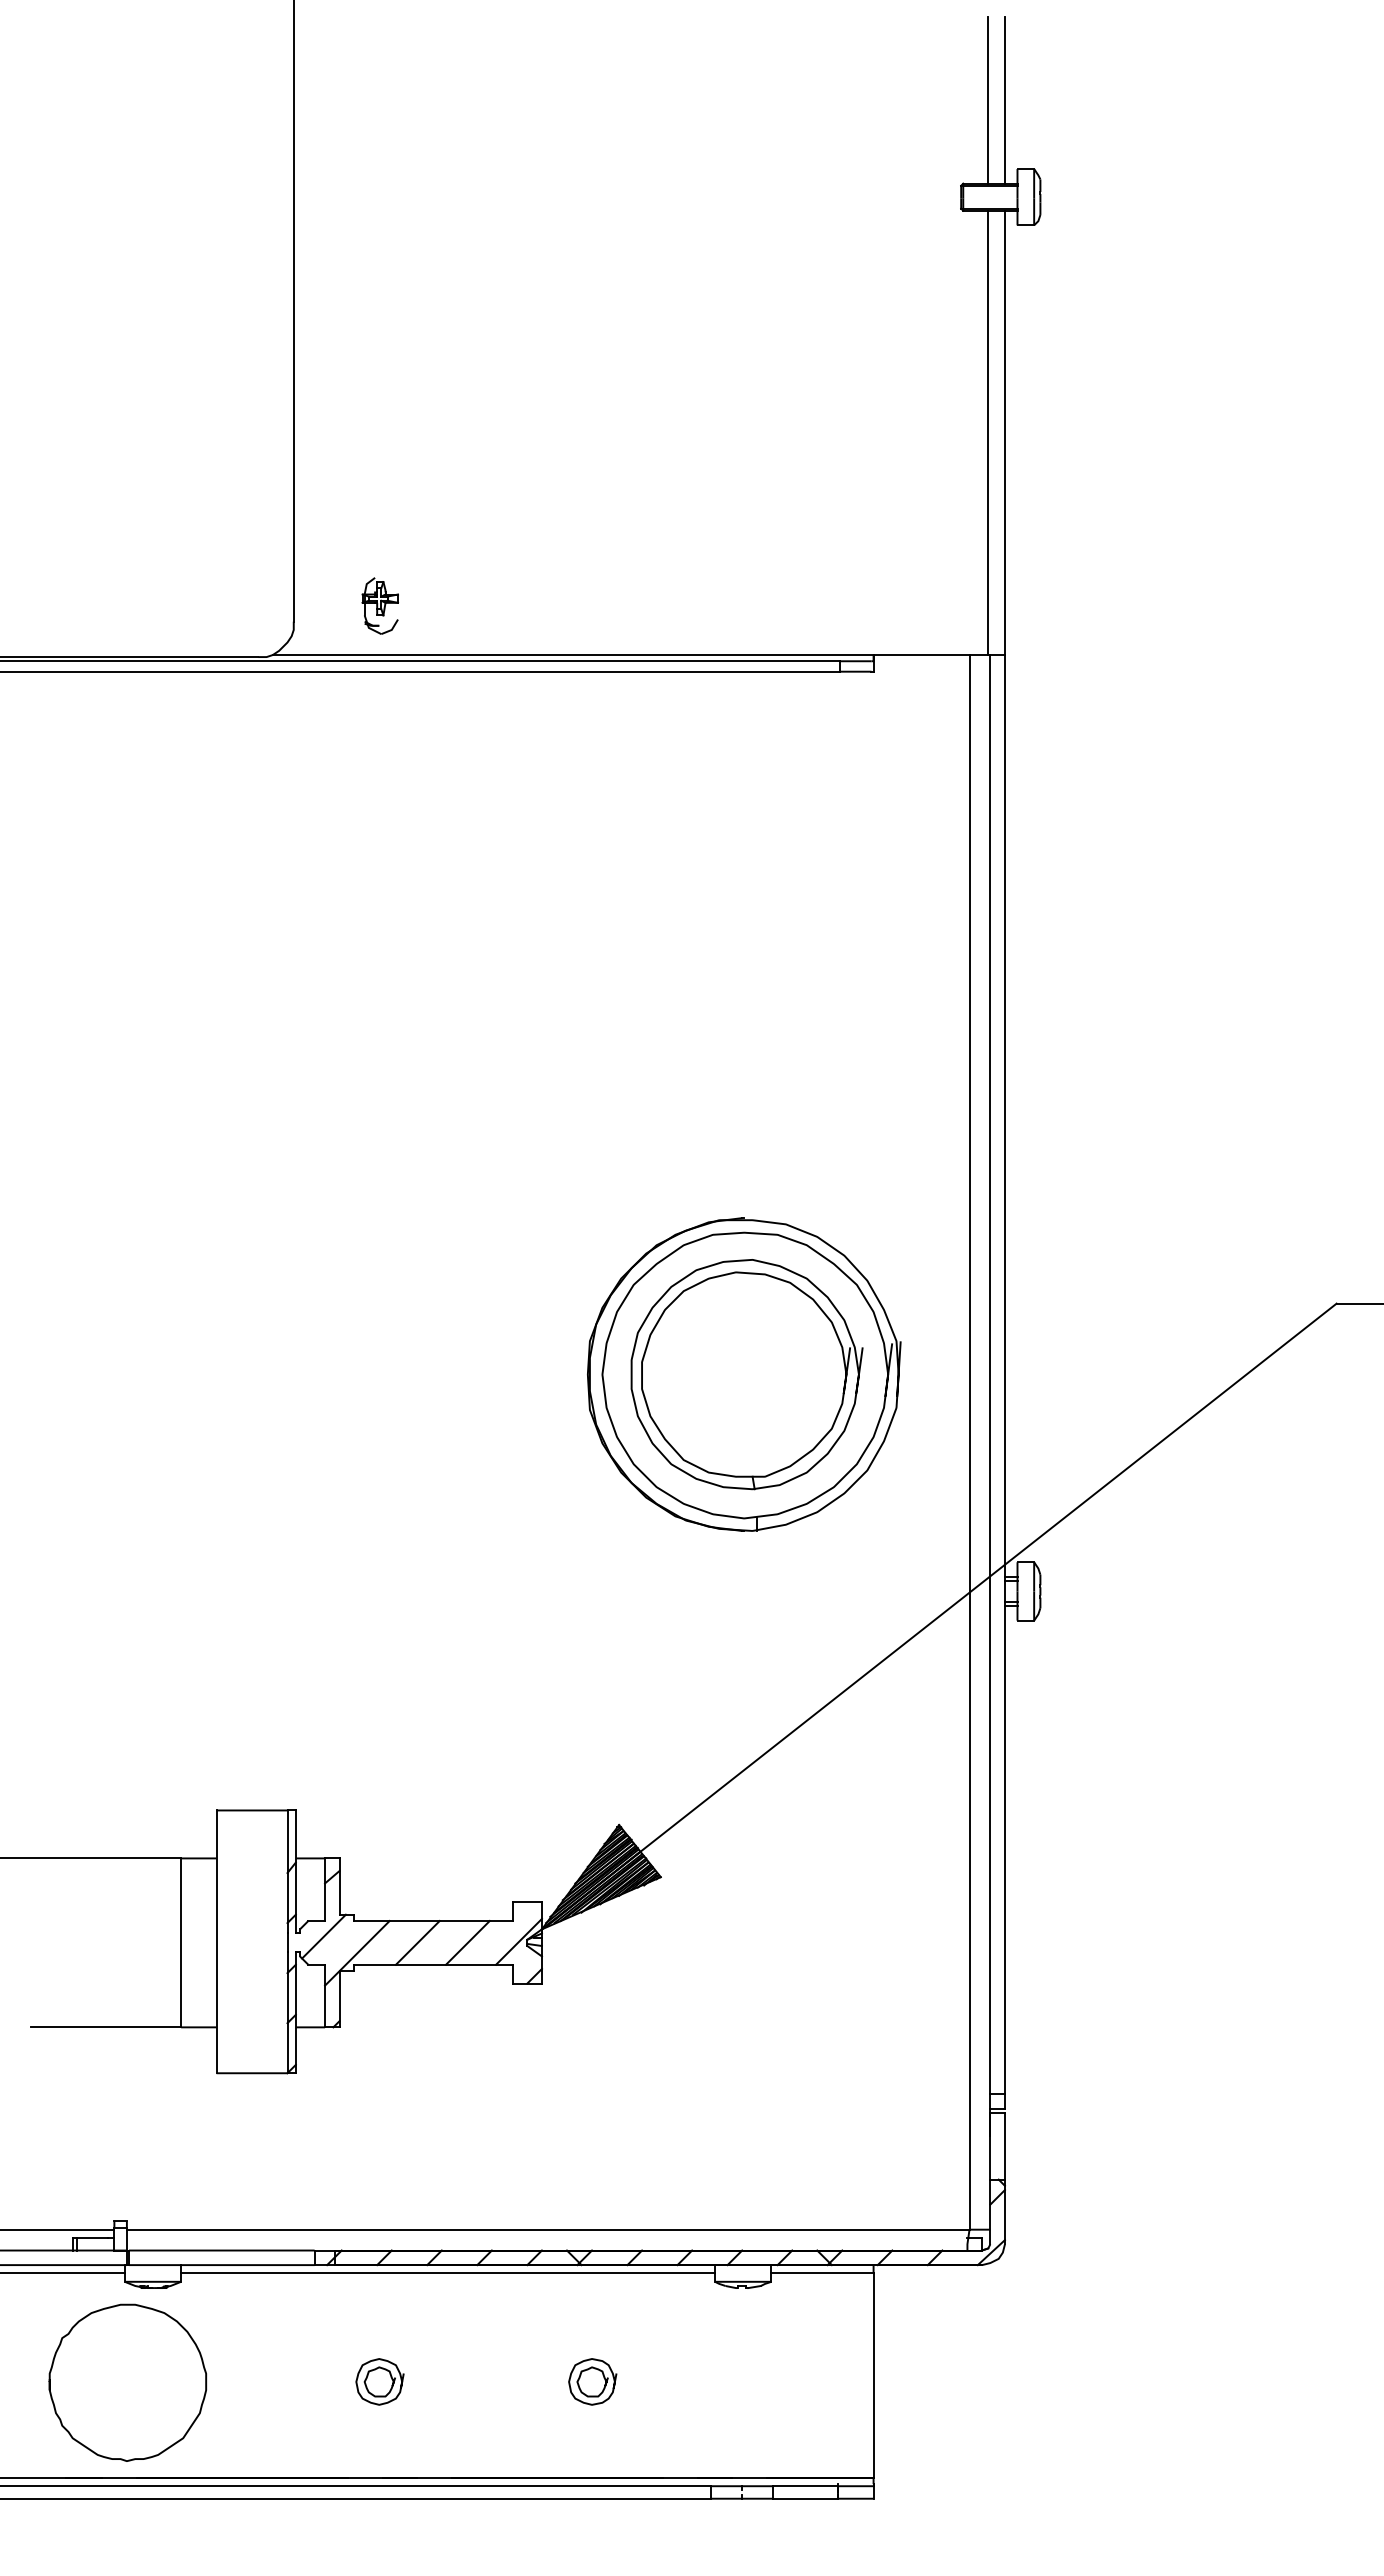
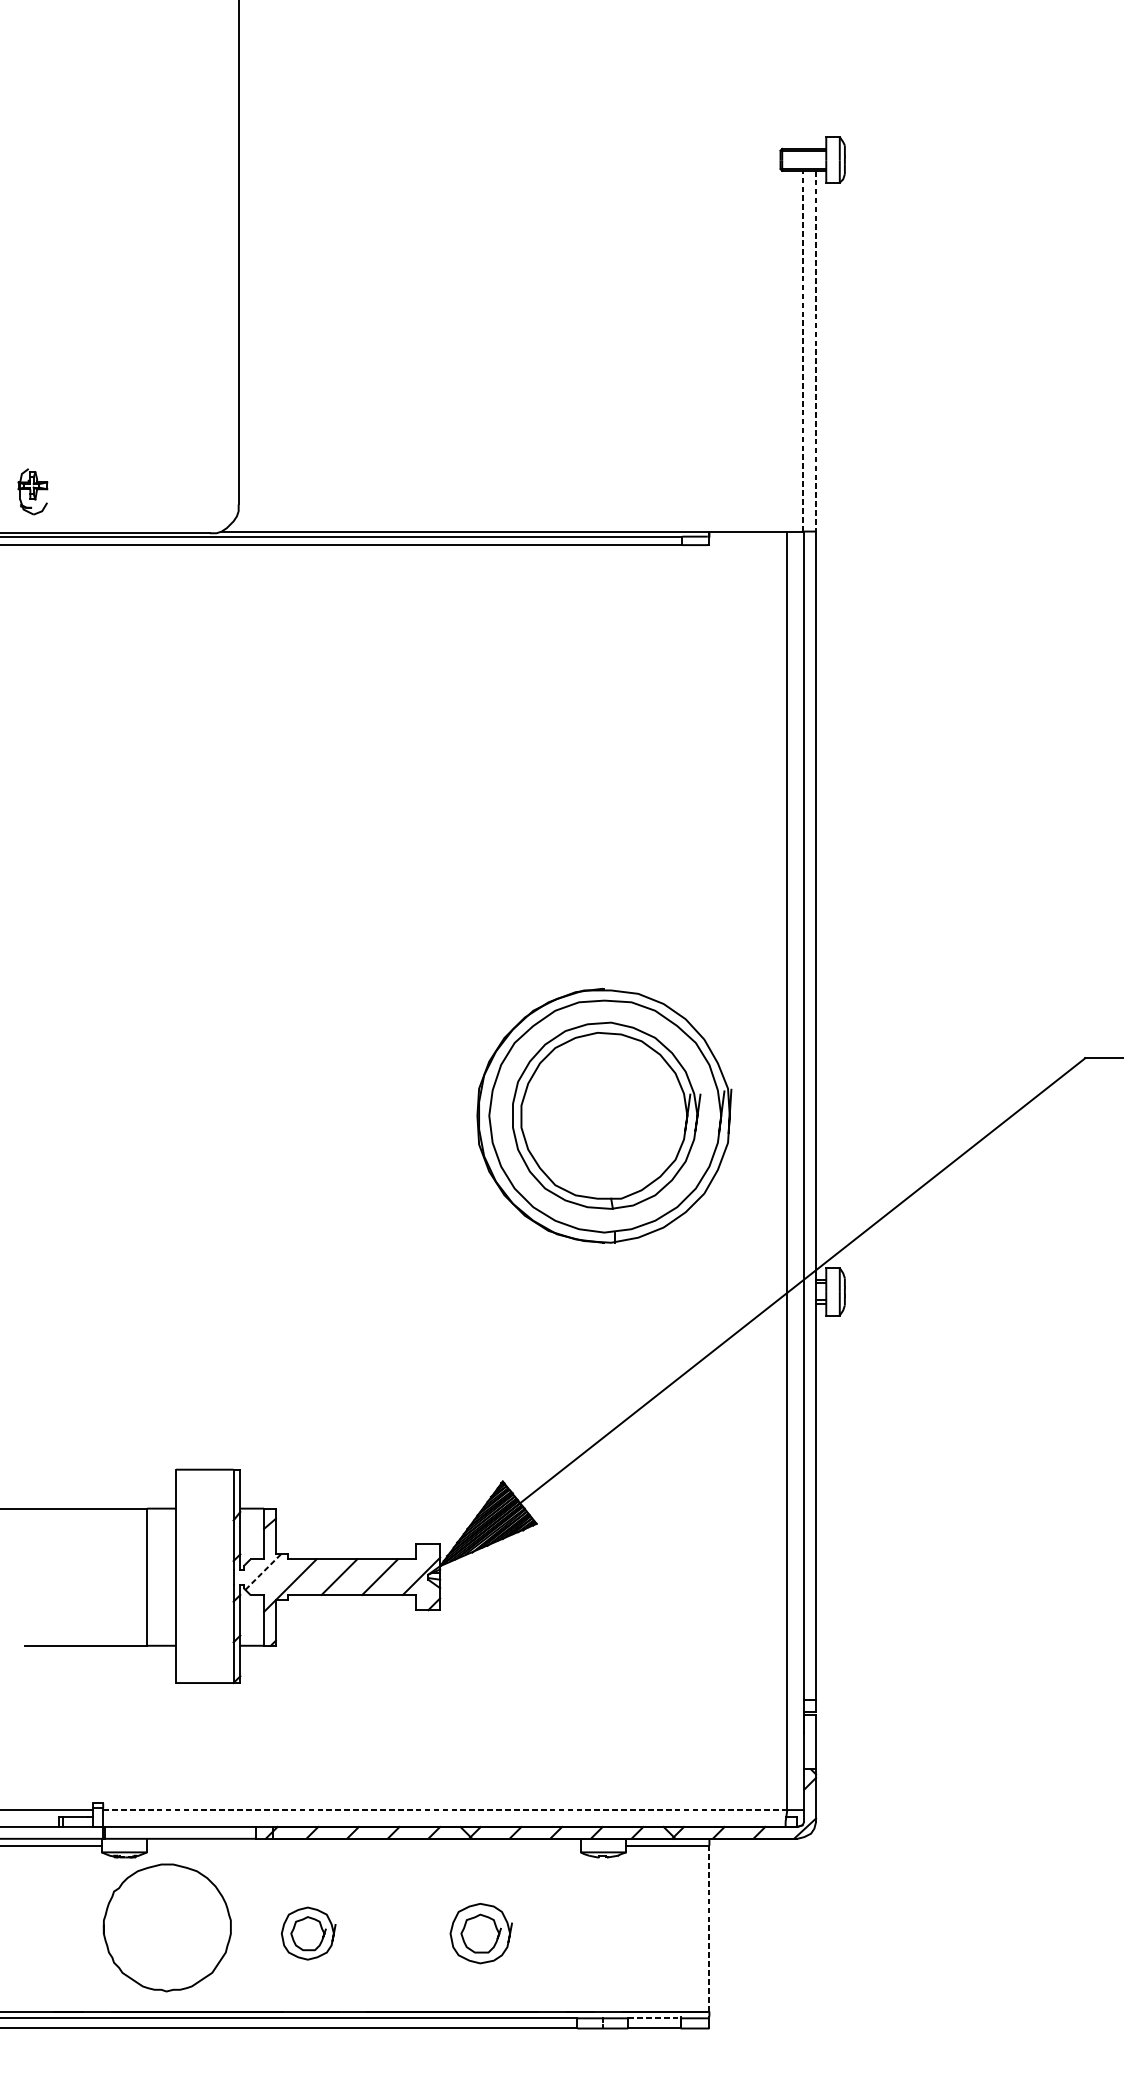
line: (988, 99) -> (802, 80), removed
line: (1004, 99) -> (815, 80), removed
line: (988, 432) -> (802, 350), solid -> dashed
line: (1004, 433) -> (815, 351), solid -> dashed
part: (379, 605) -> (32, 491), moved
line: (323, 1936) -> (262, 1572), solid -> dashed
line: (548, 2229) -> (445, 1809), solid -> dashed
line: (448, 2273) -> (364, 1845), removed
curve: (69, 2334) -> (119, 1888), moved
line: (873, 2375) -> (709, 1928), solid -> dashed
part: (379, 2381) -> (308, 1933), size x1.4
part: (592, 2381) -> (481, 1933), size x1.6
line: (806, 2486) -> (654, 2018), solid -> dashed

